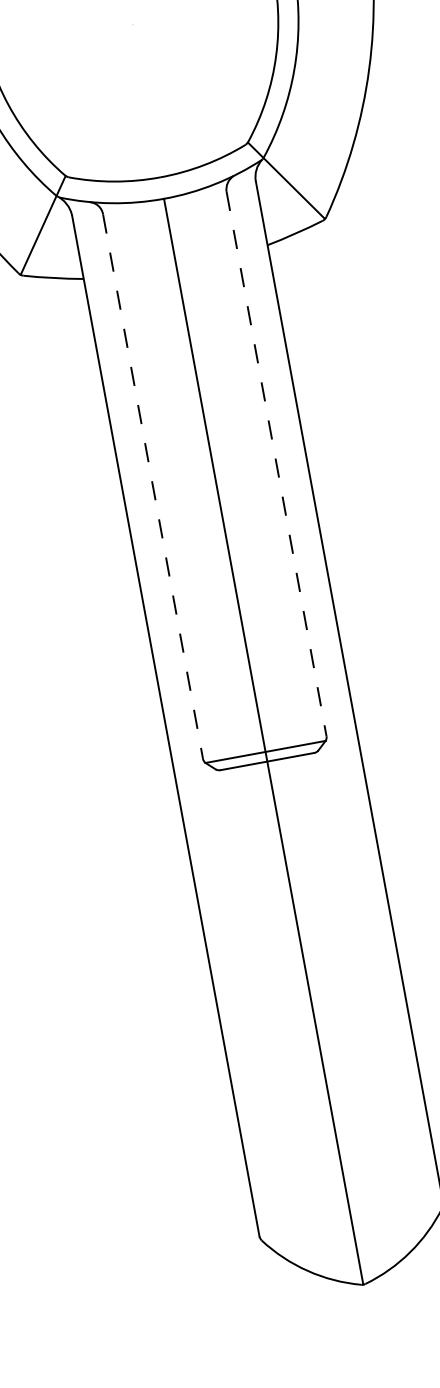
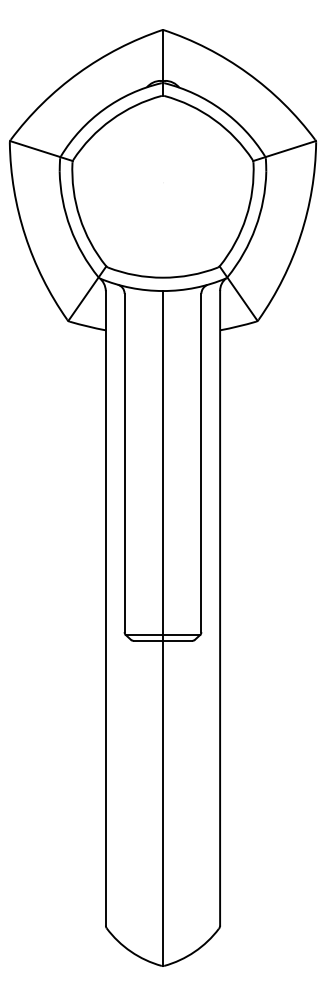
line: (276, 464) -> (201, 463), dashed -> solid
line: (153, 487) -> (124, 463), dashed -> solid

